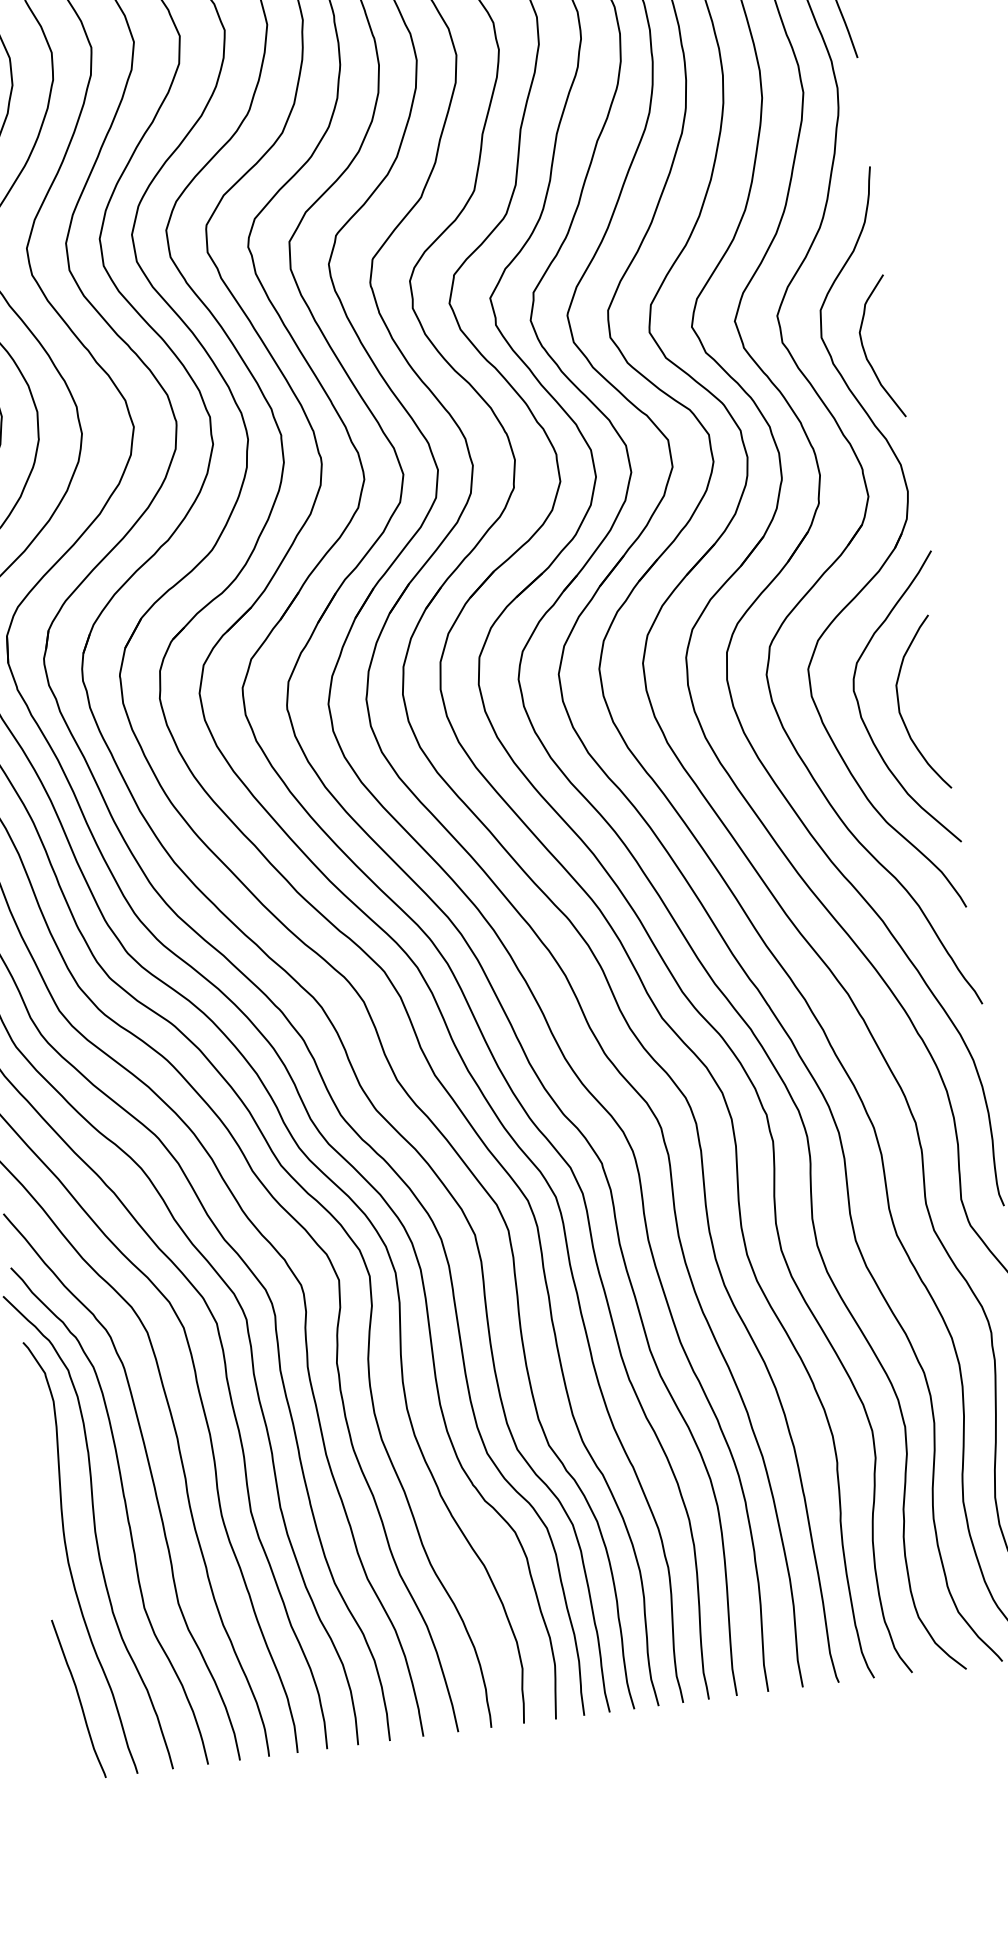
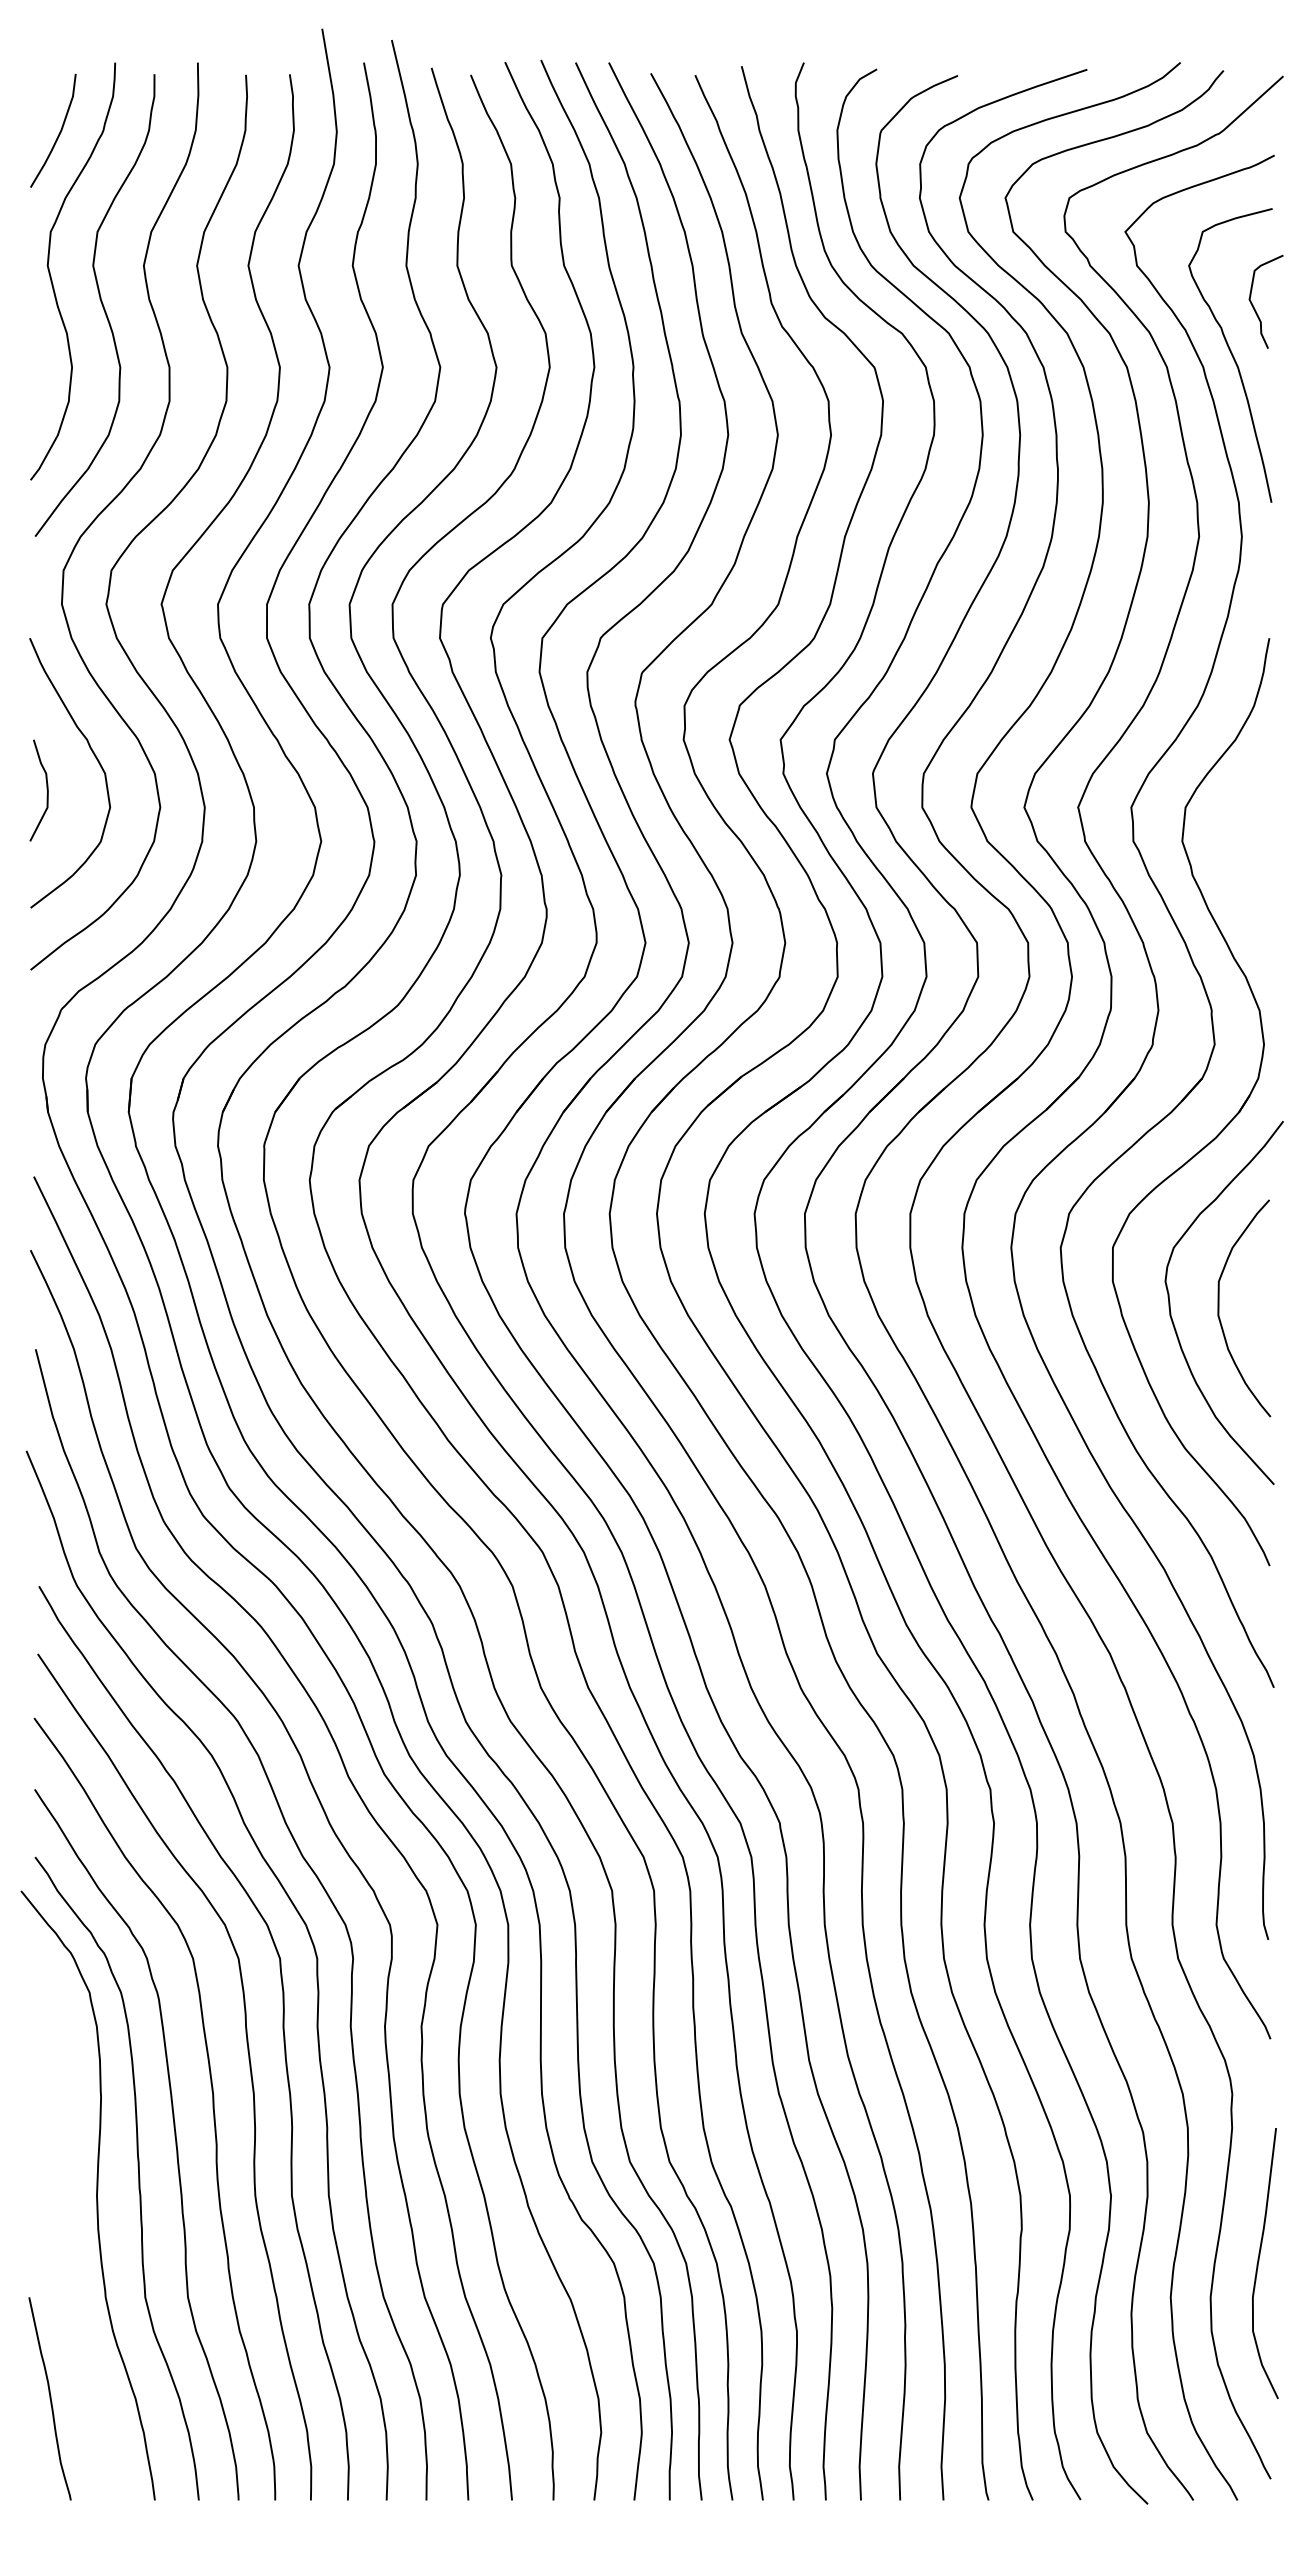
curve: (865, 353) -> (1234, 867), removed
curve: (68, 1559) -> (59, 2225), removed

